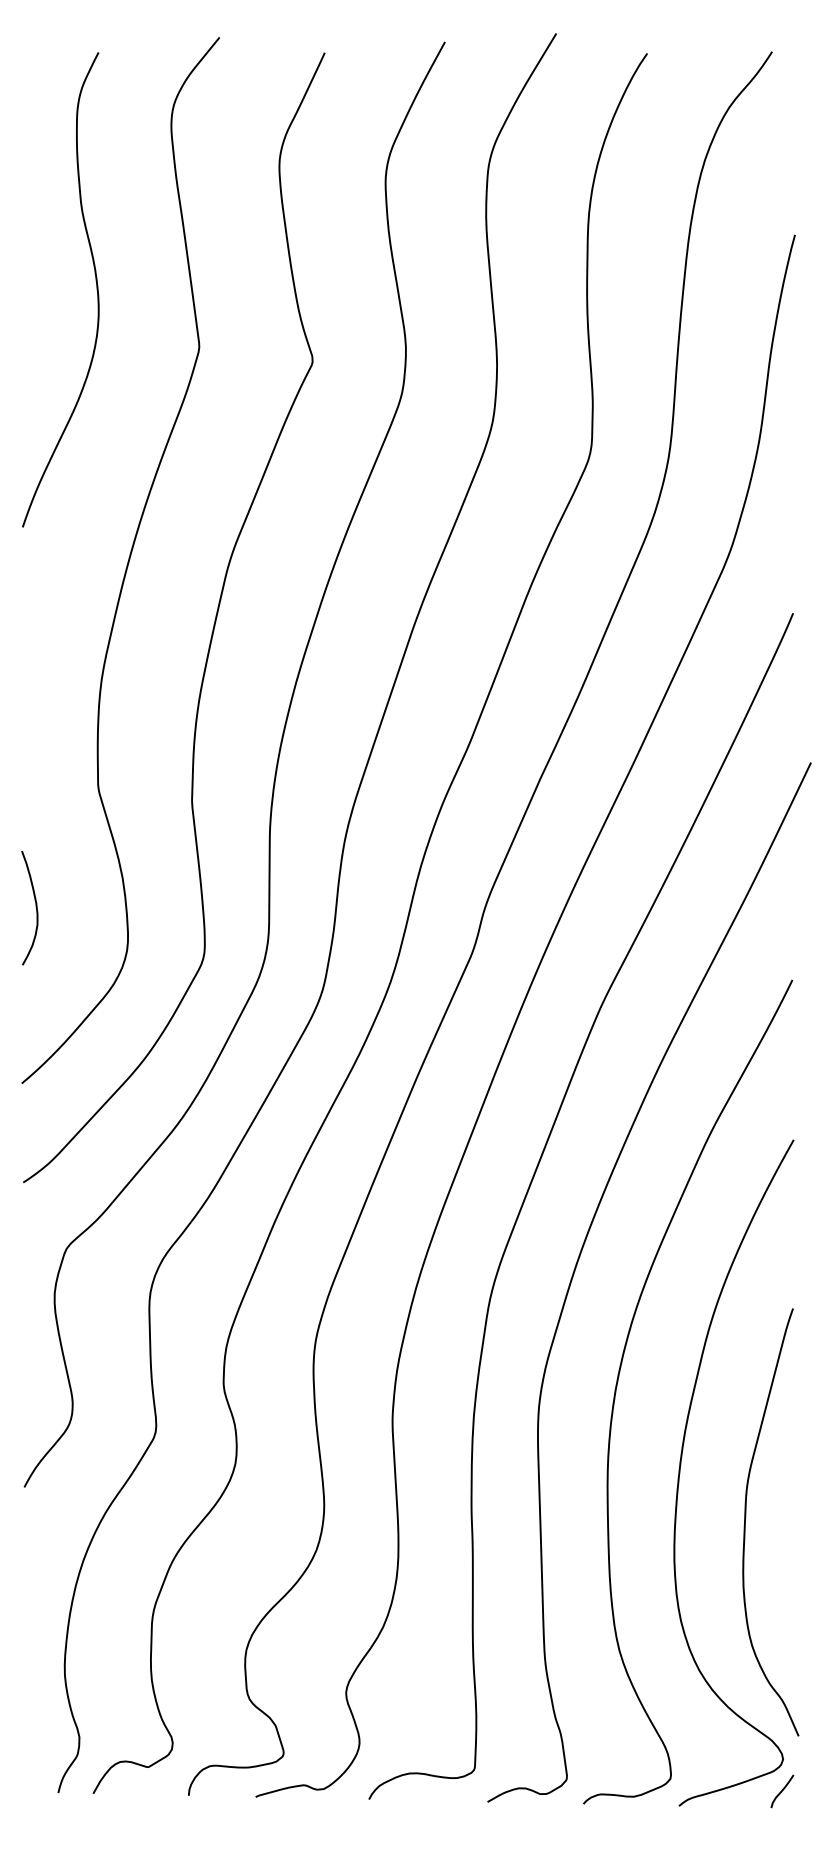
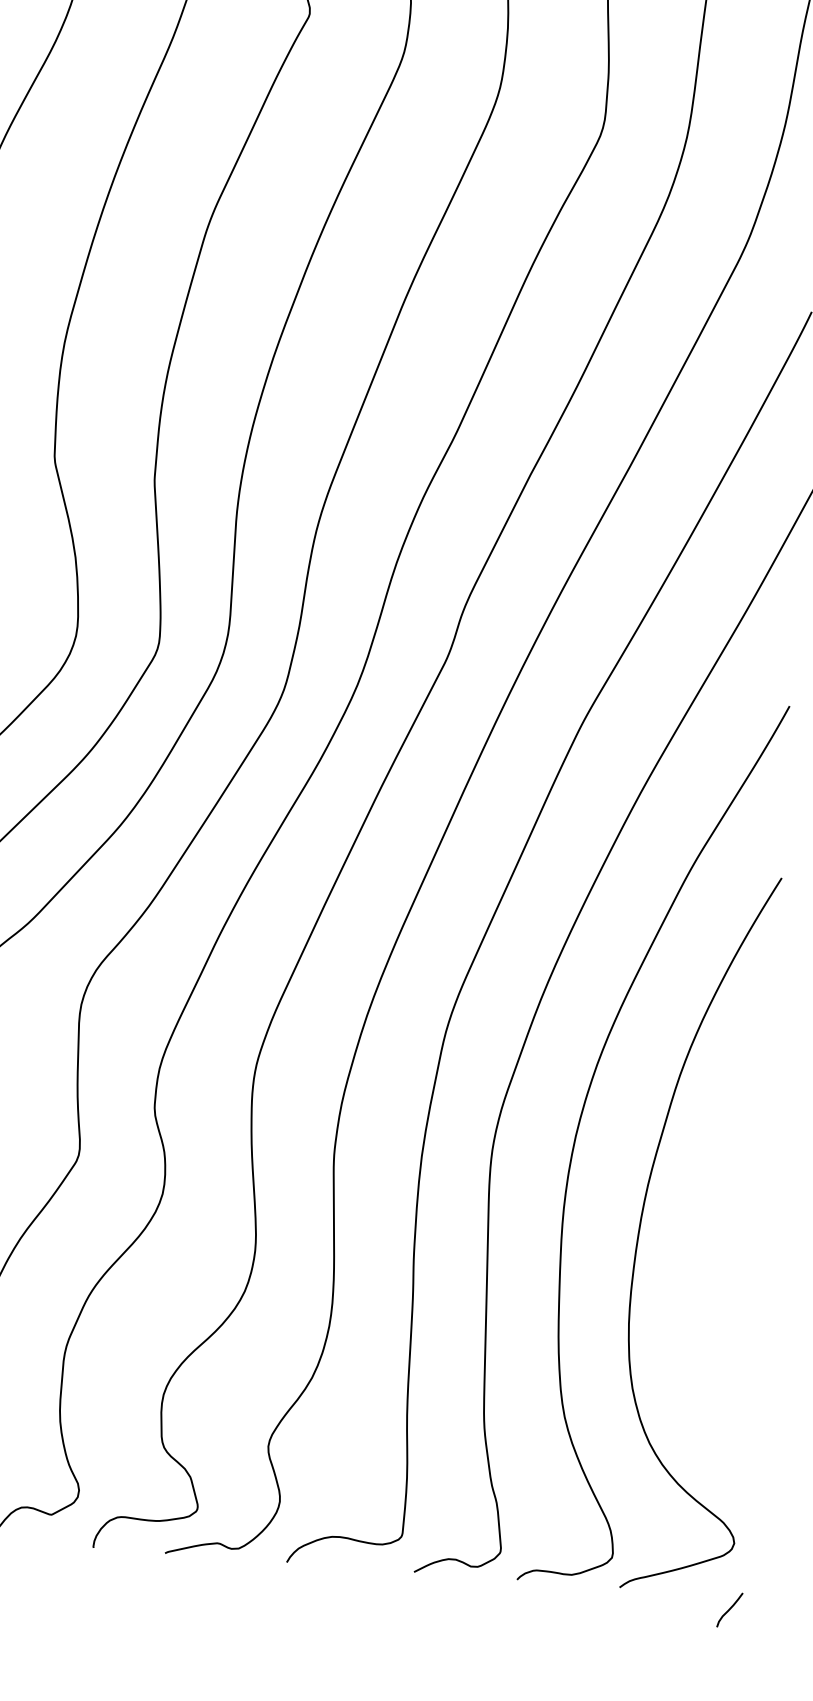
curve: (746, 1517) -> (708, 1281), removed
curve: (782, 1791) -> (729, 1610), moved

